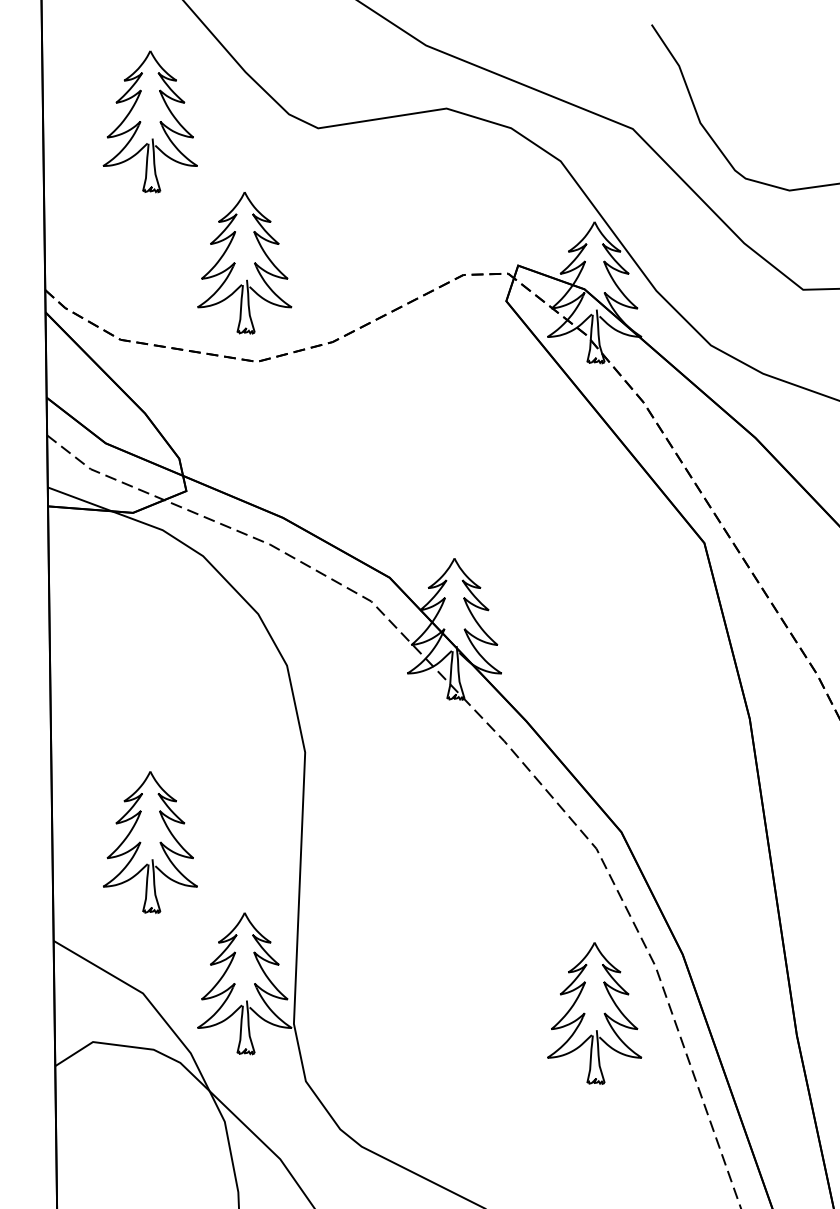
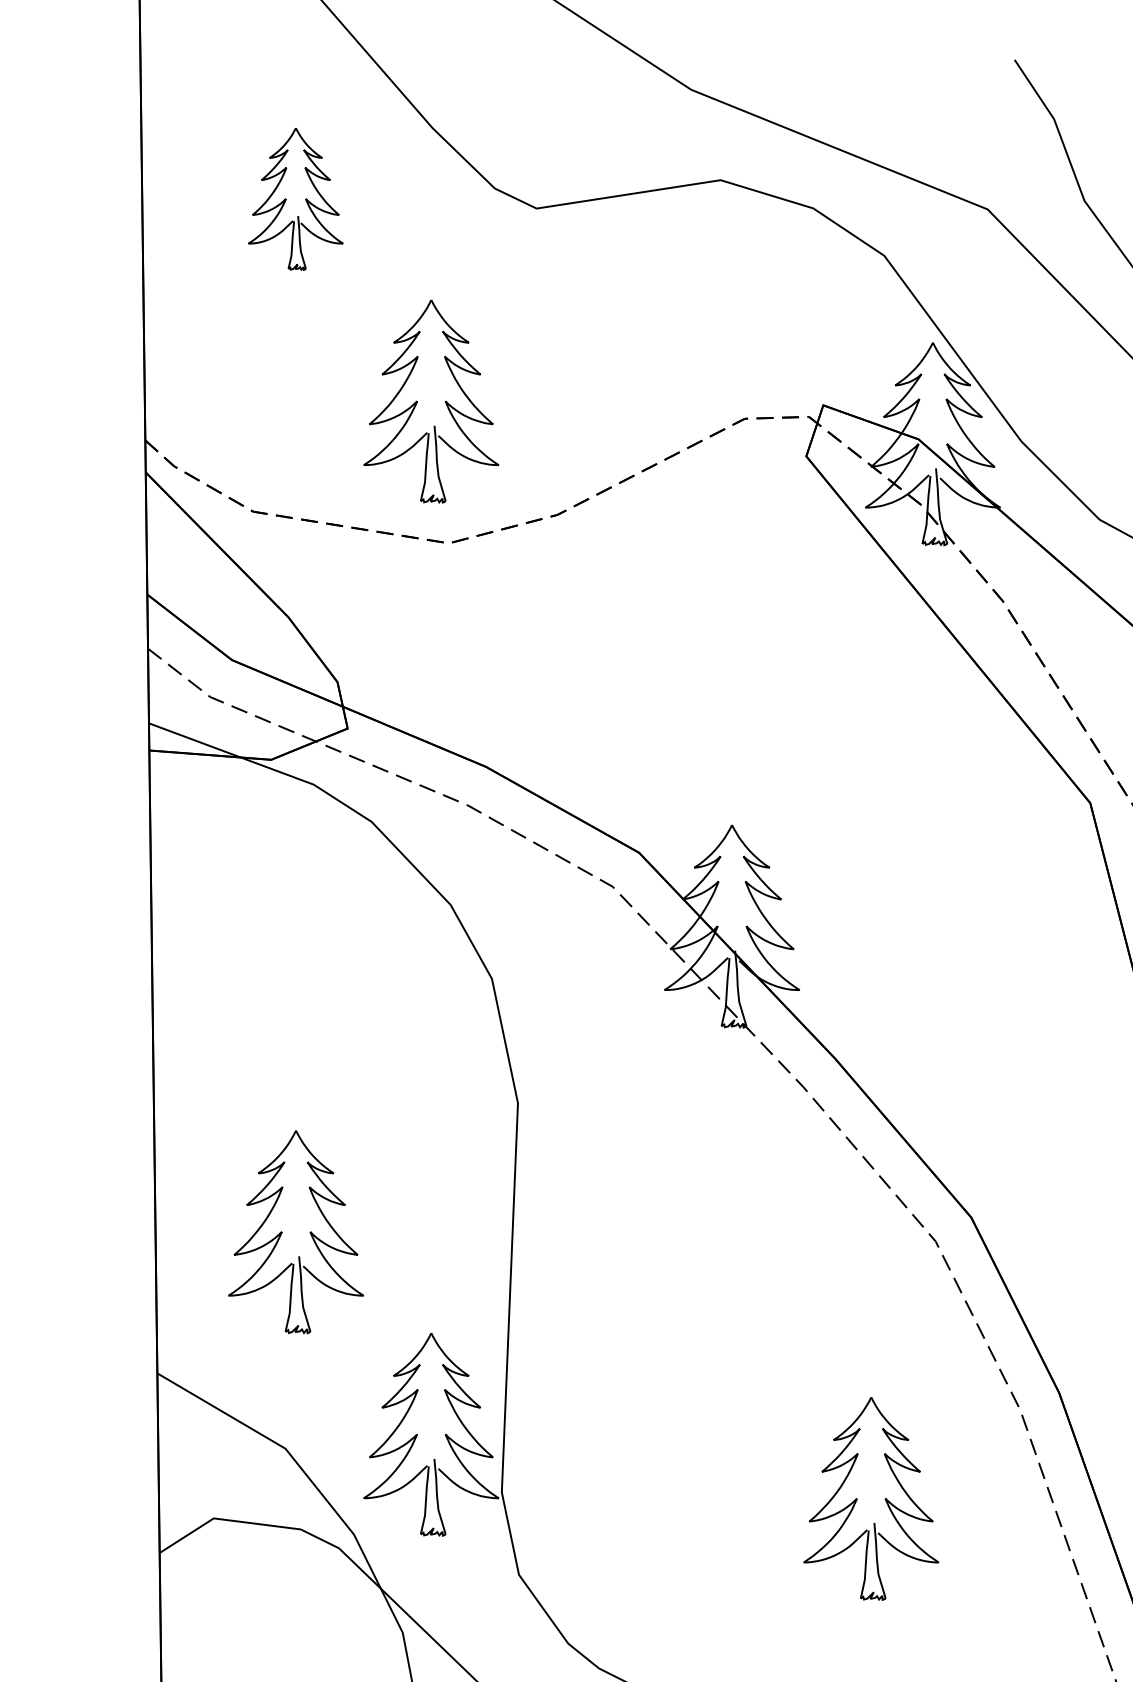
part: (149, 121) -> (294, 198), size x0.7
part: (594, 1013) -> (871, 1499), moved

